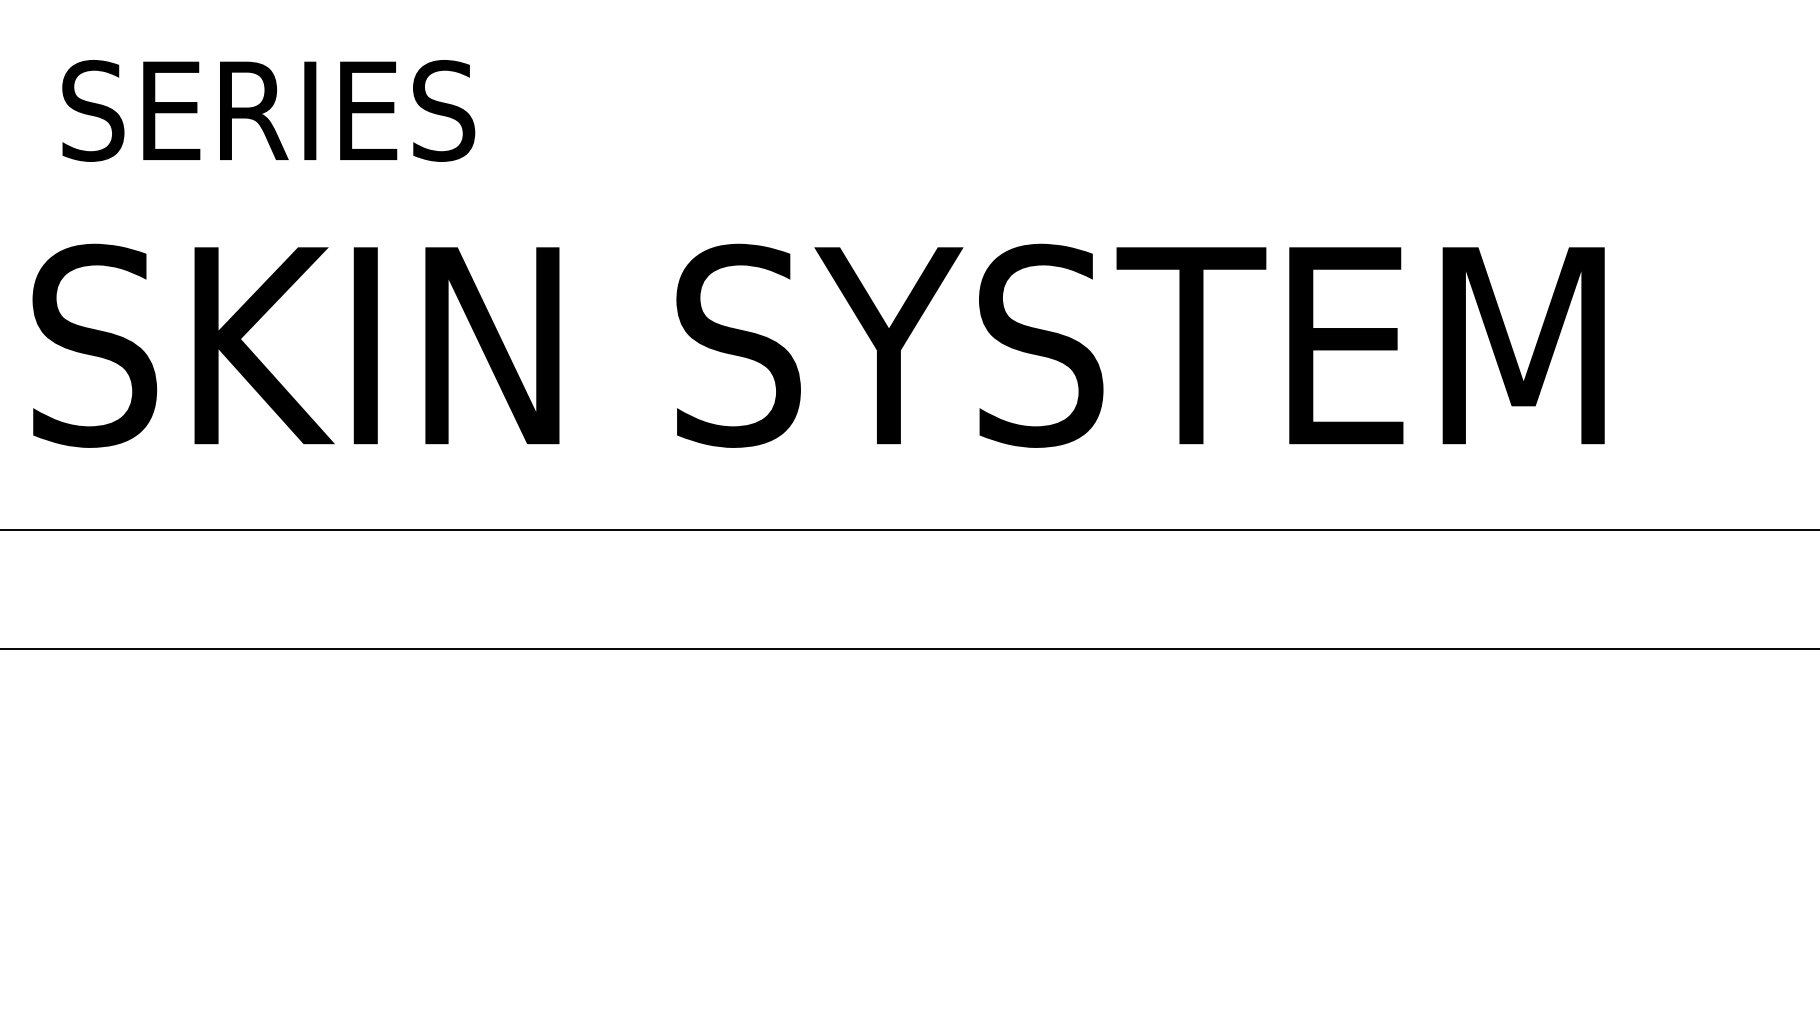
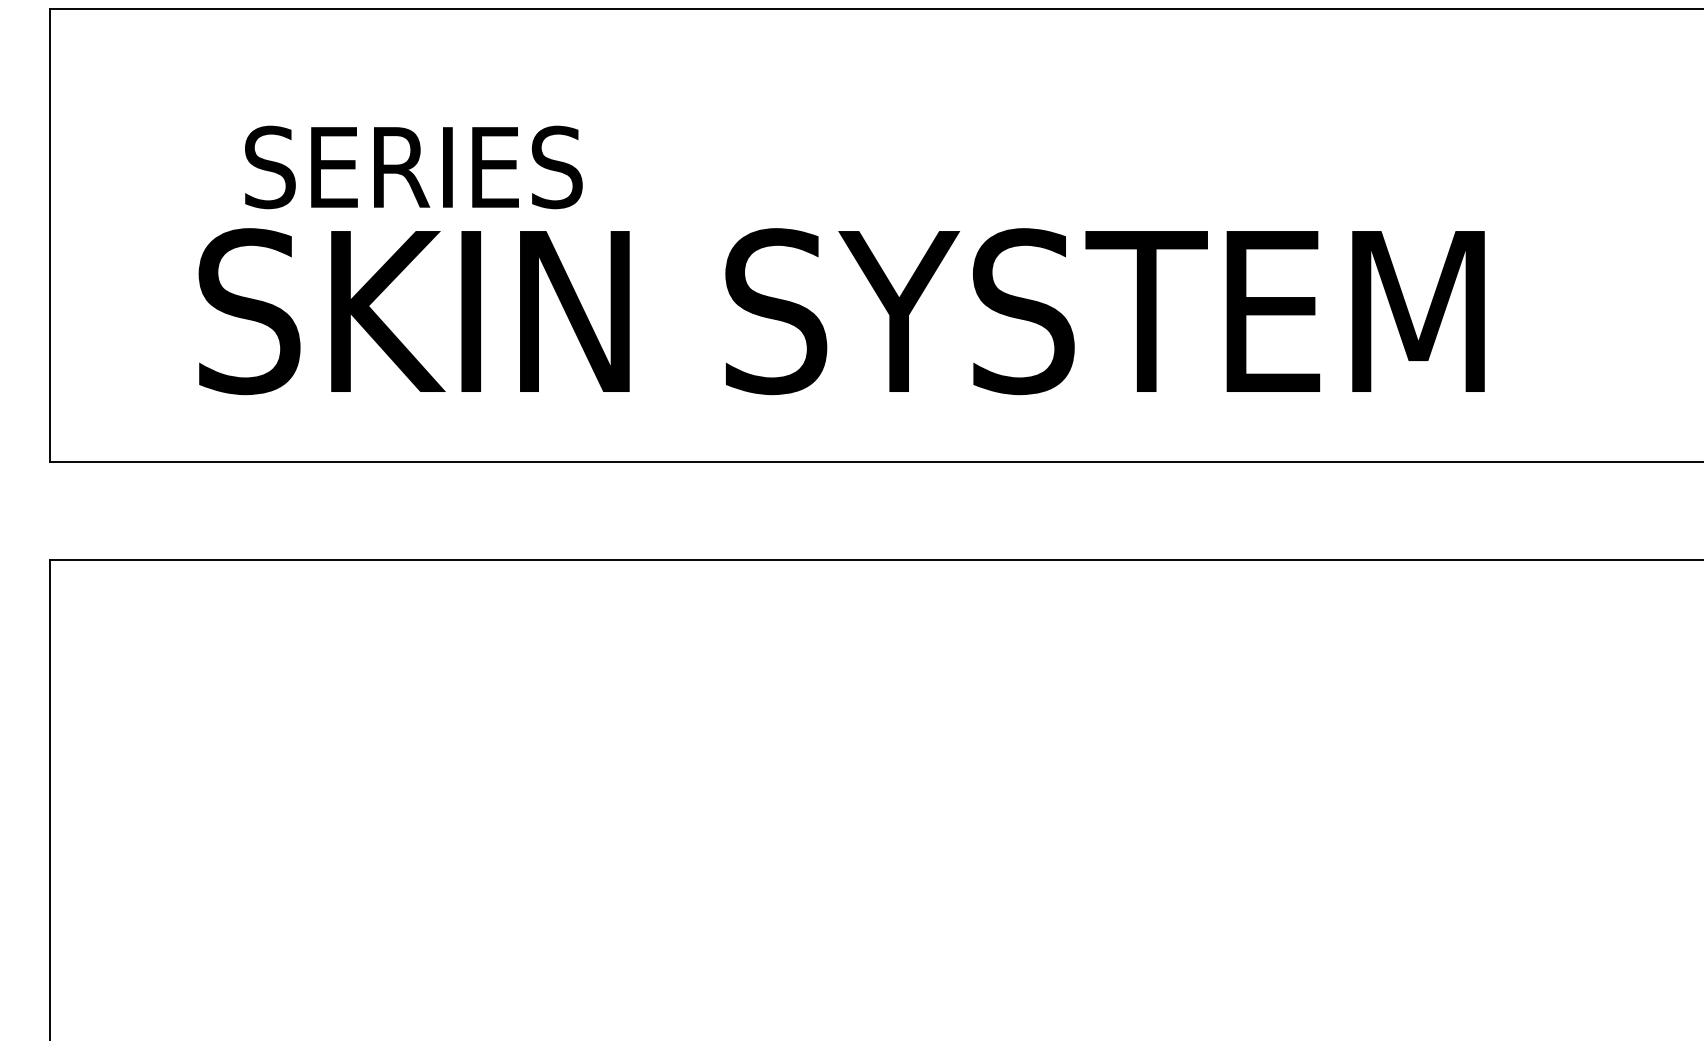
text: (268, 110) -> (413, 167), moved

